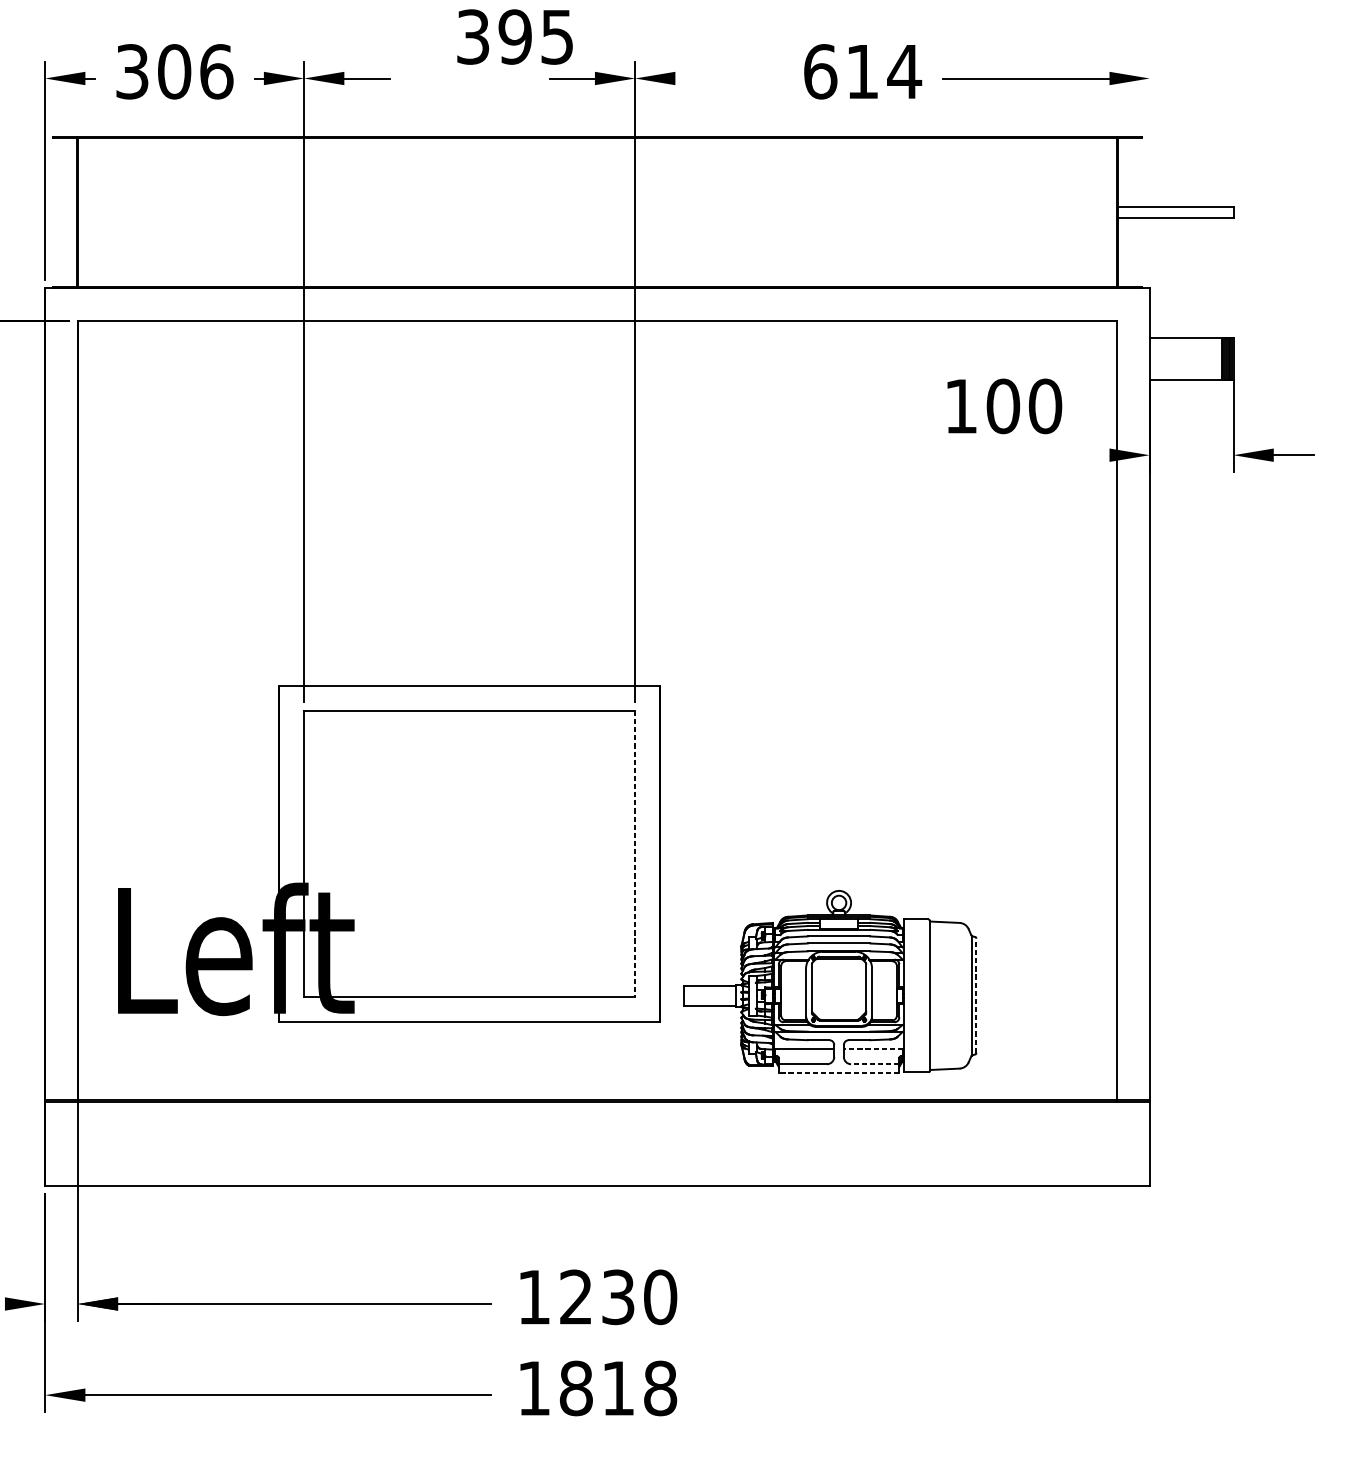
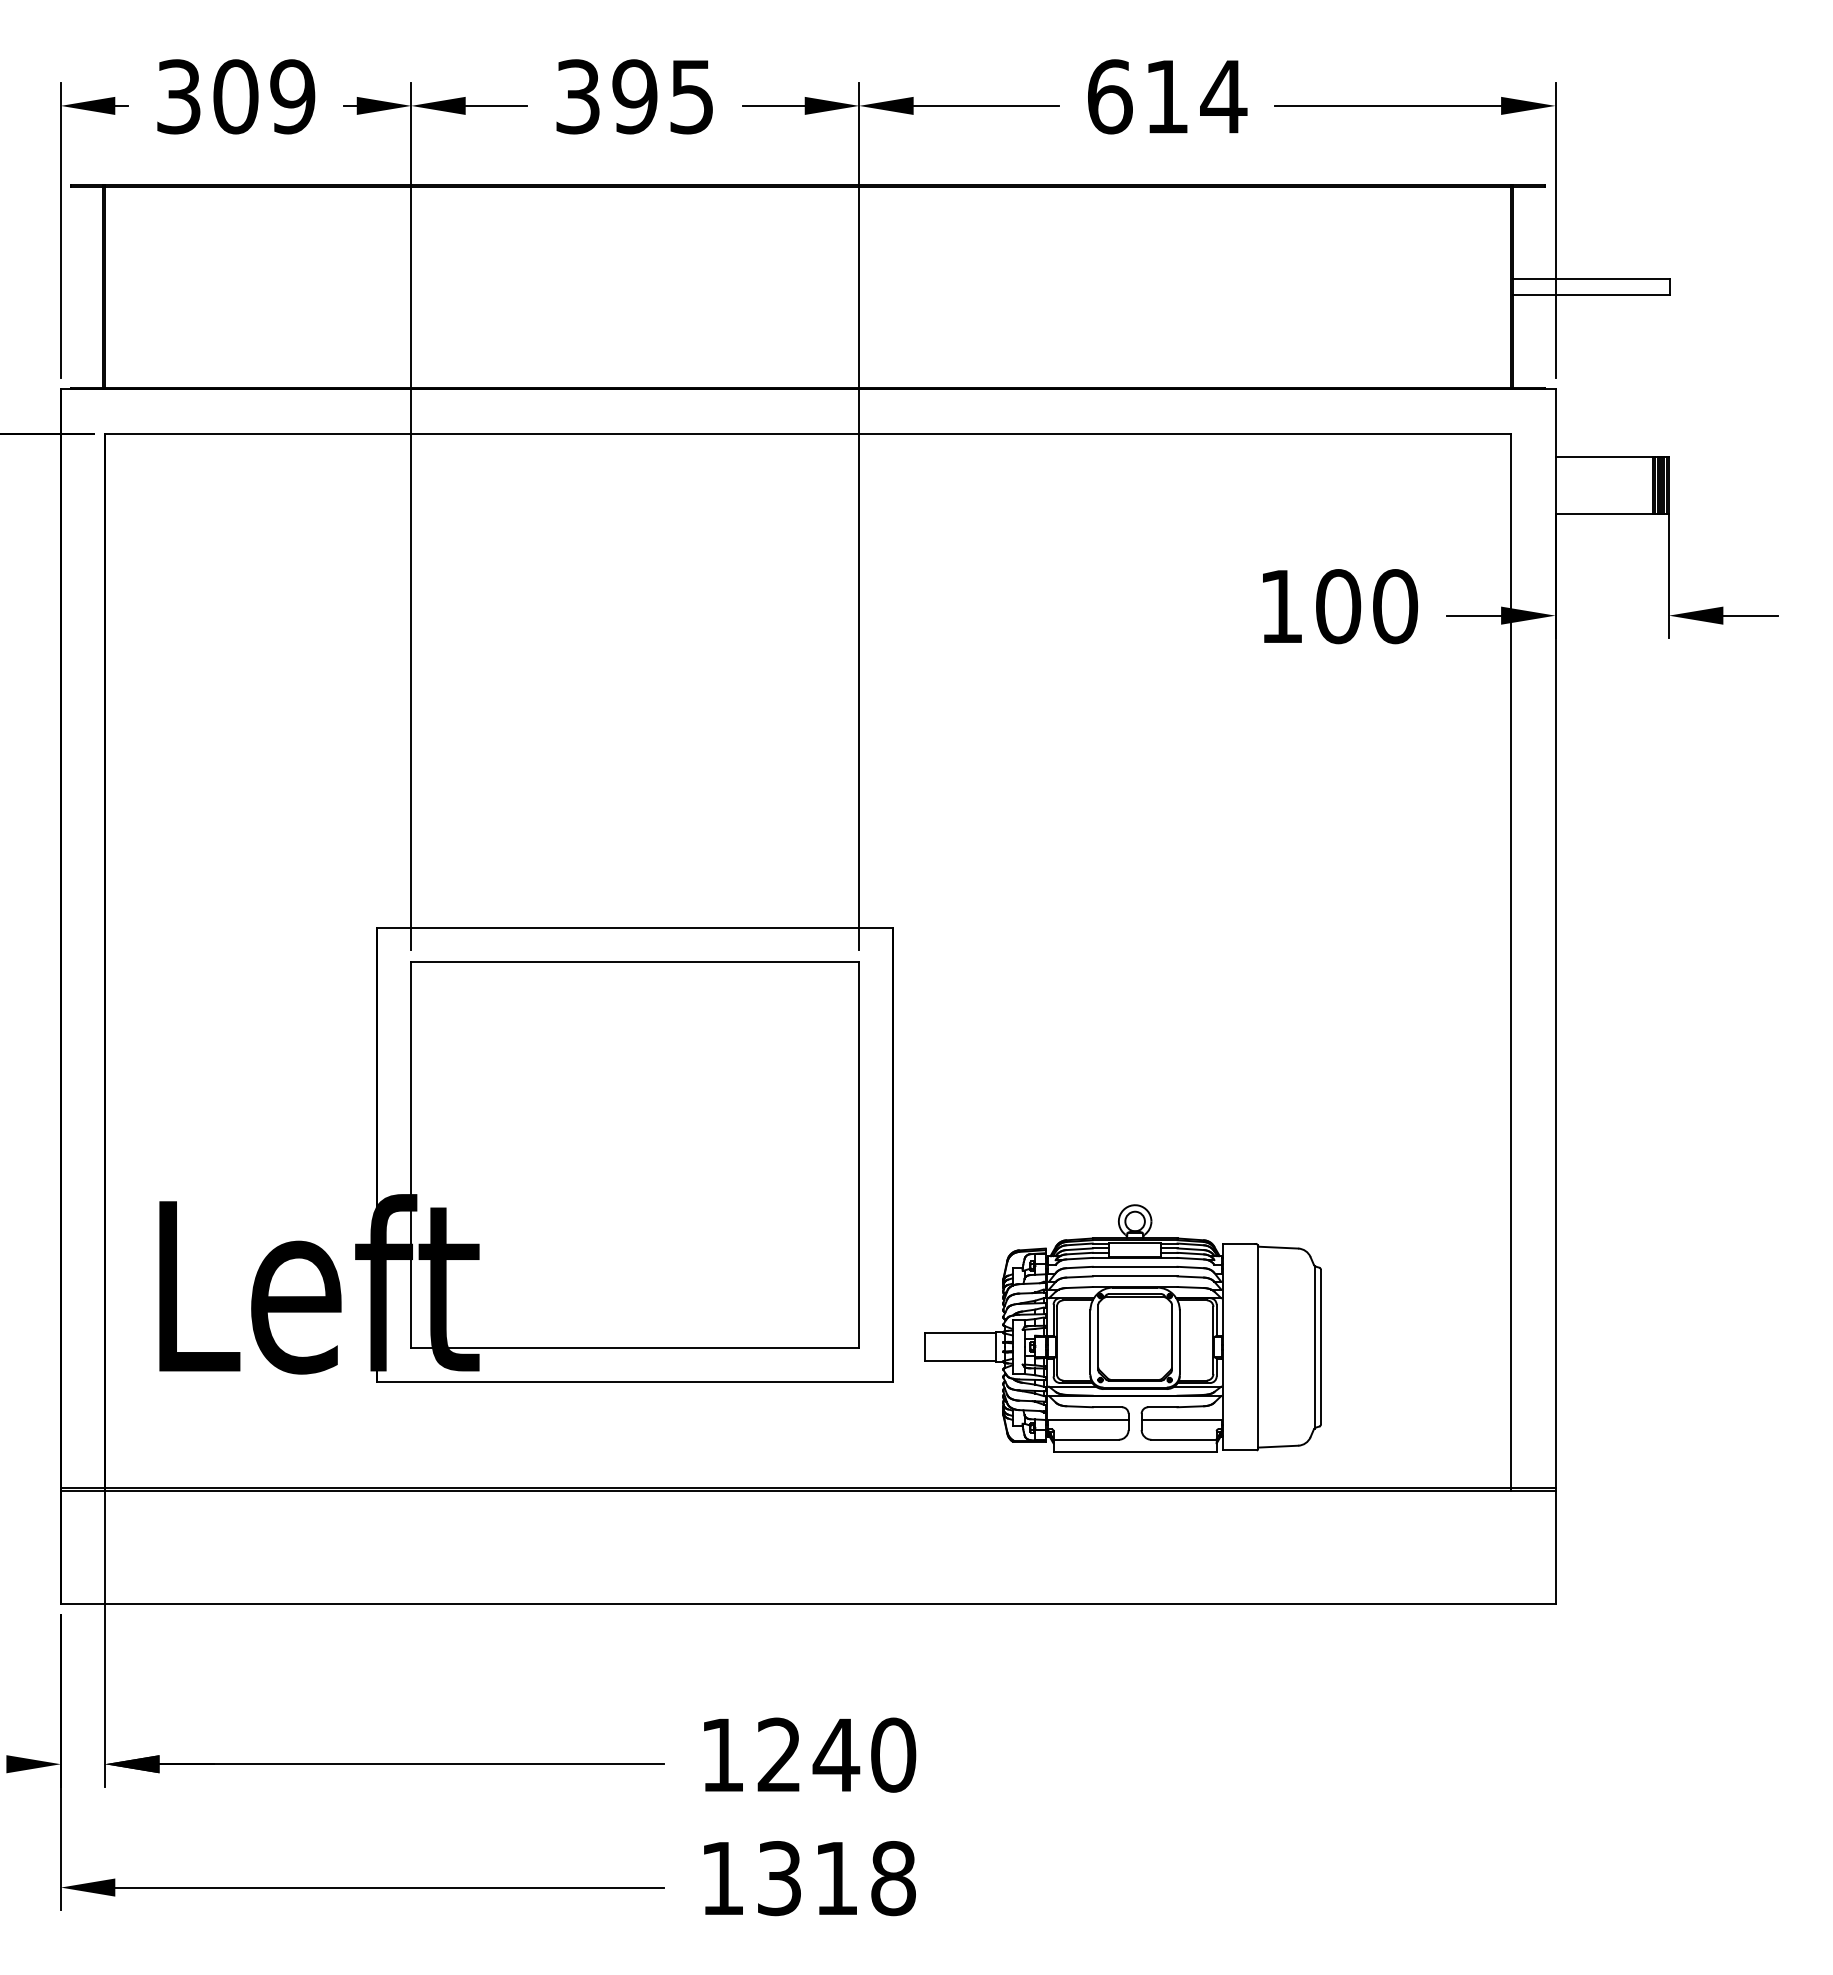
text: (514, 36) -> (634, 96), moved
text: (216, 71) -> (292, 96), 306 -> 309
line: (728, 78) -> (985, 105), added
line: (1149, 170) -> (1555, 230), added
text: (1004, 406) -> (1340, 606), moved
line: (1089, 455) -> (1473, 615), added
line: (635, 854) -> (859, 1155), dashed -> solid
line: (976, 995) -> (1321, 1346), dashed -> solid
line: (873, 1049) -> (1181, 1419), dashed -> solid
line: (875, 1064) -> (1184, 1439), dashed -> solid
line: (839, 1072) -> (1135, 1451), dashed -> solid
text: (618, 1296) -> (836, 1754), 1230 -> 1240
text: (576, 1388) -> (779, 1878), 1818 -> 1318

